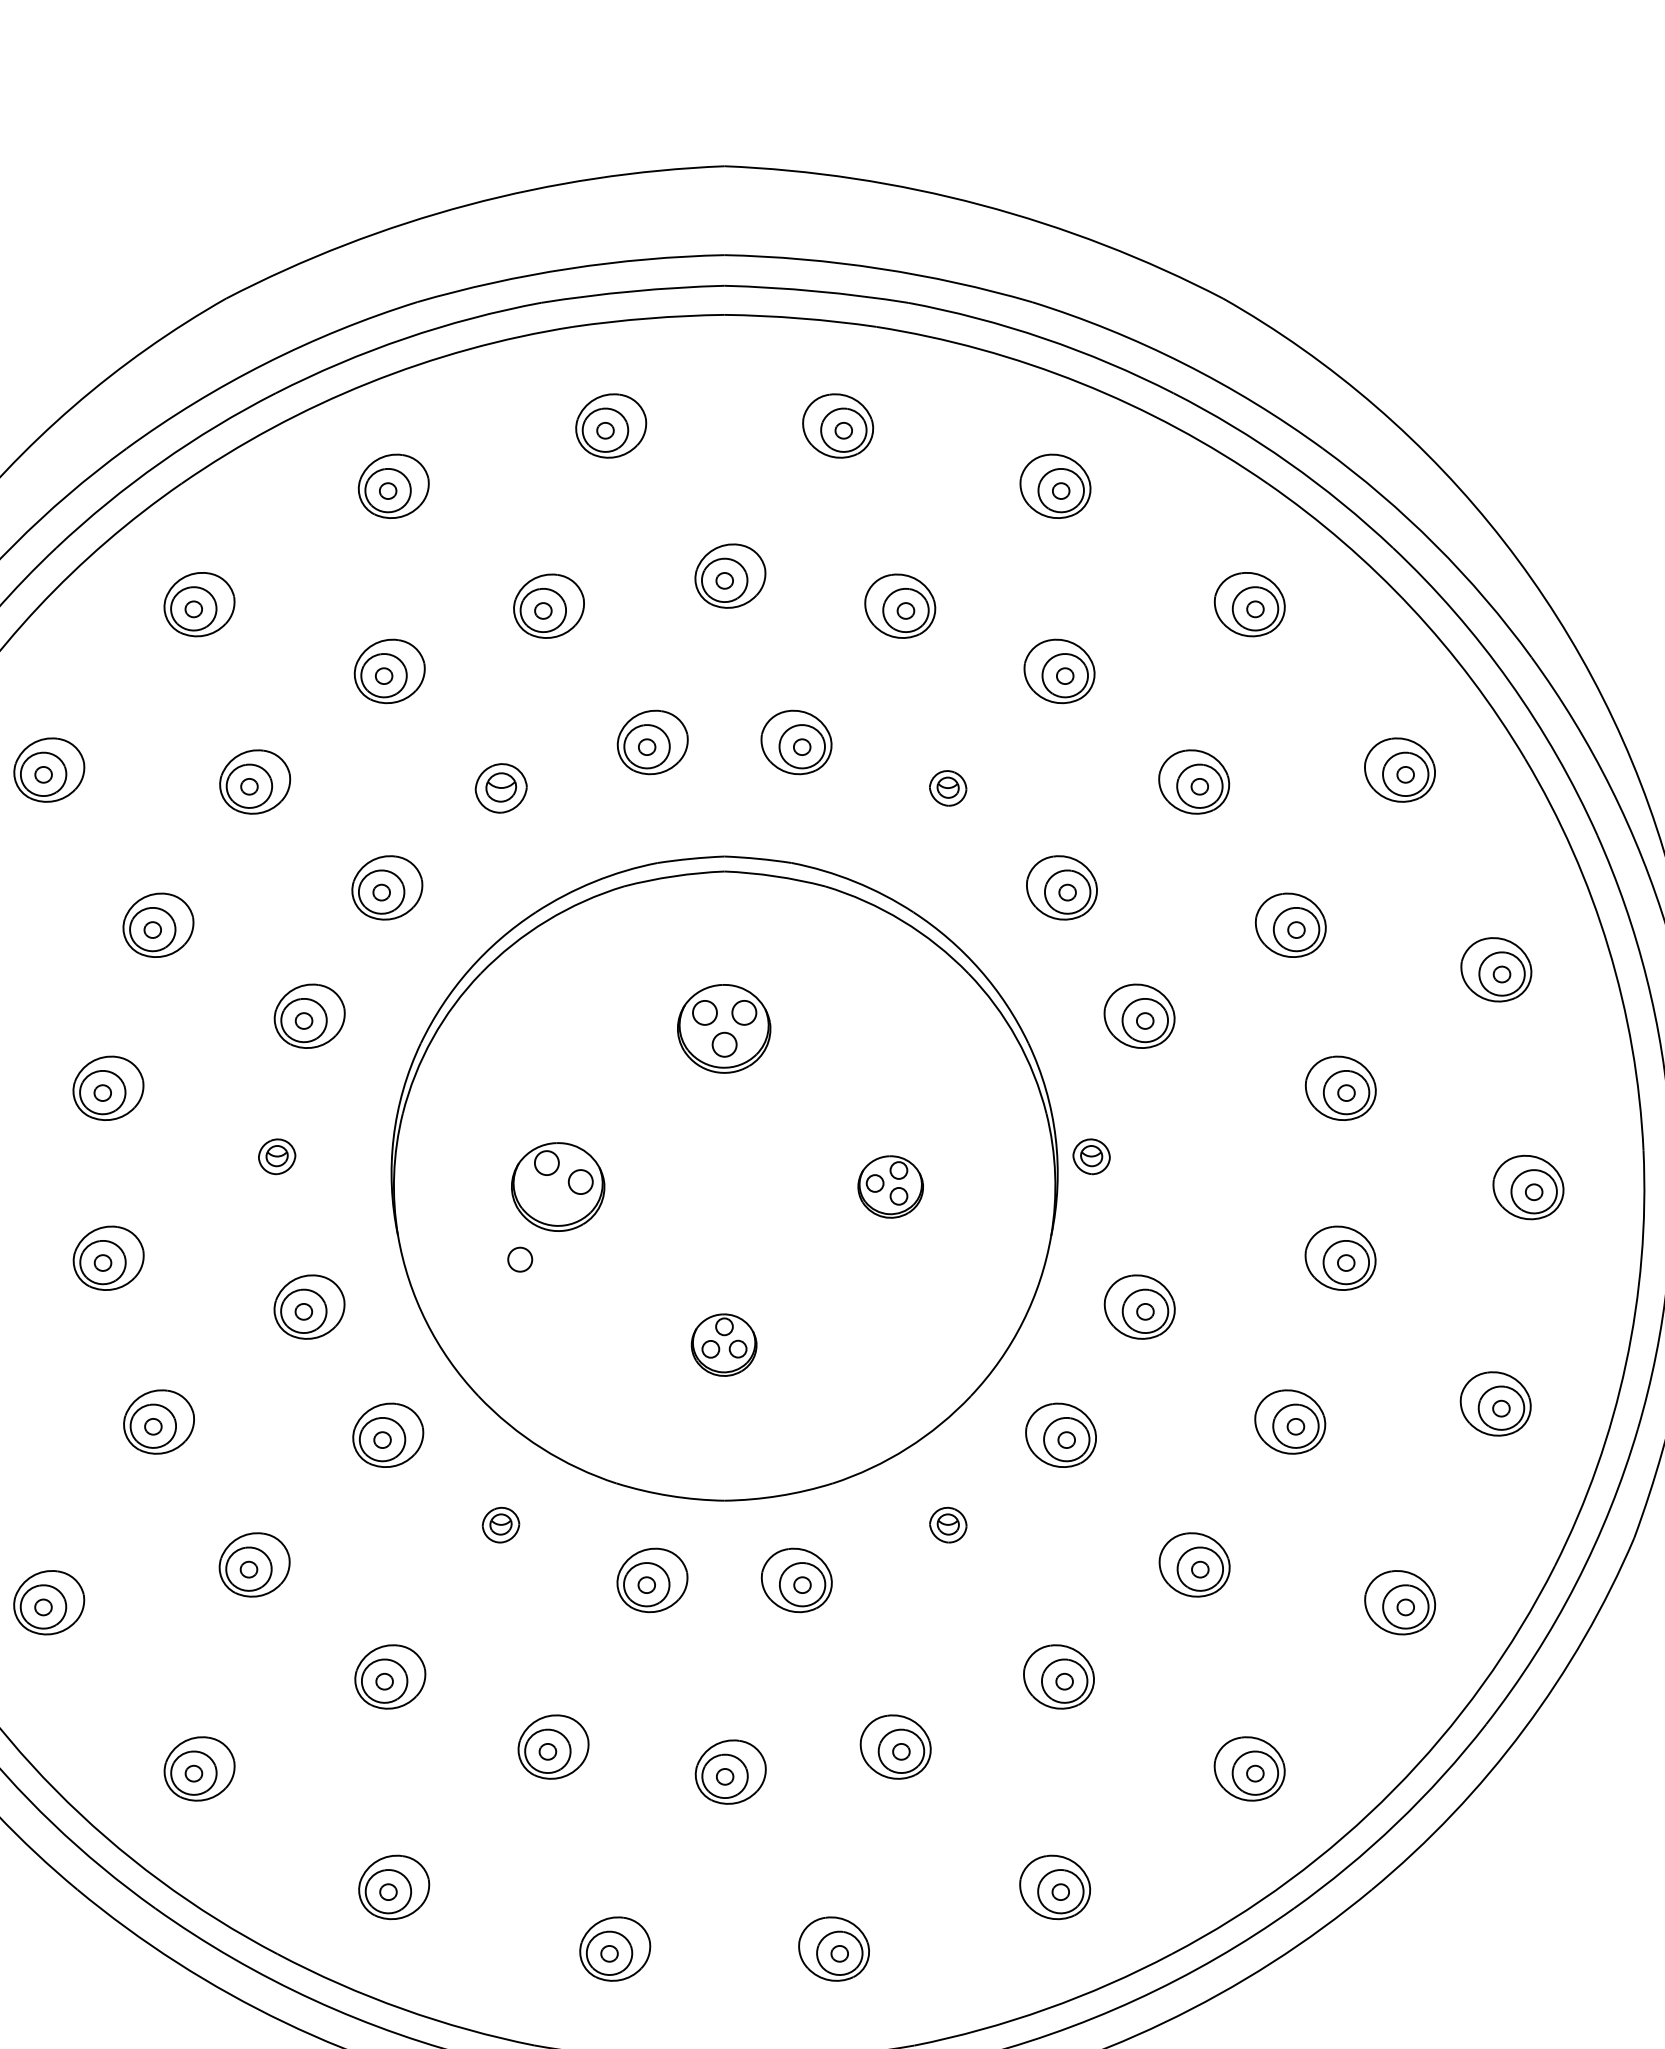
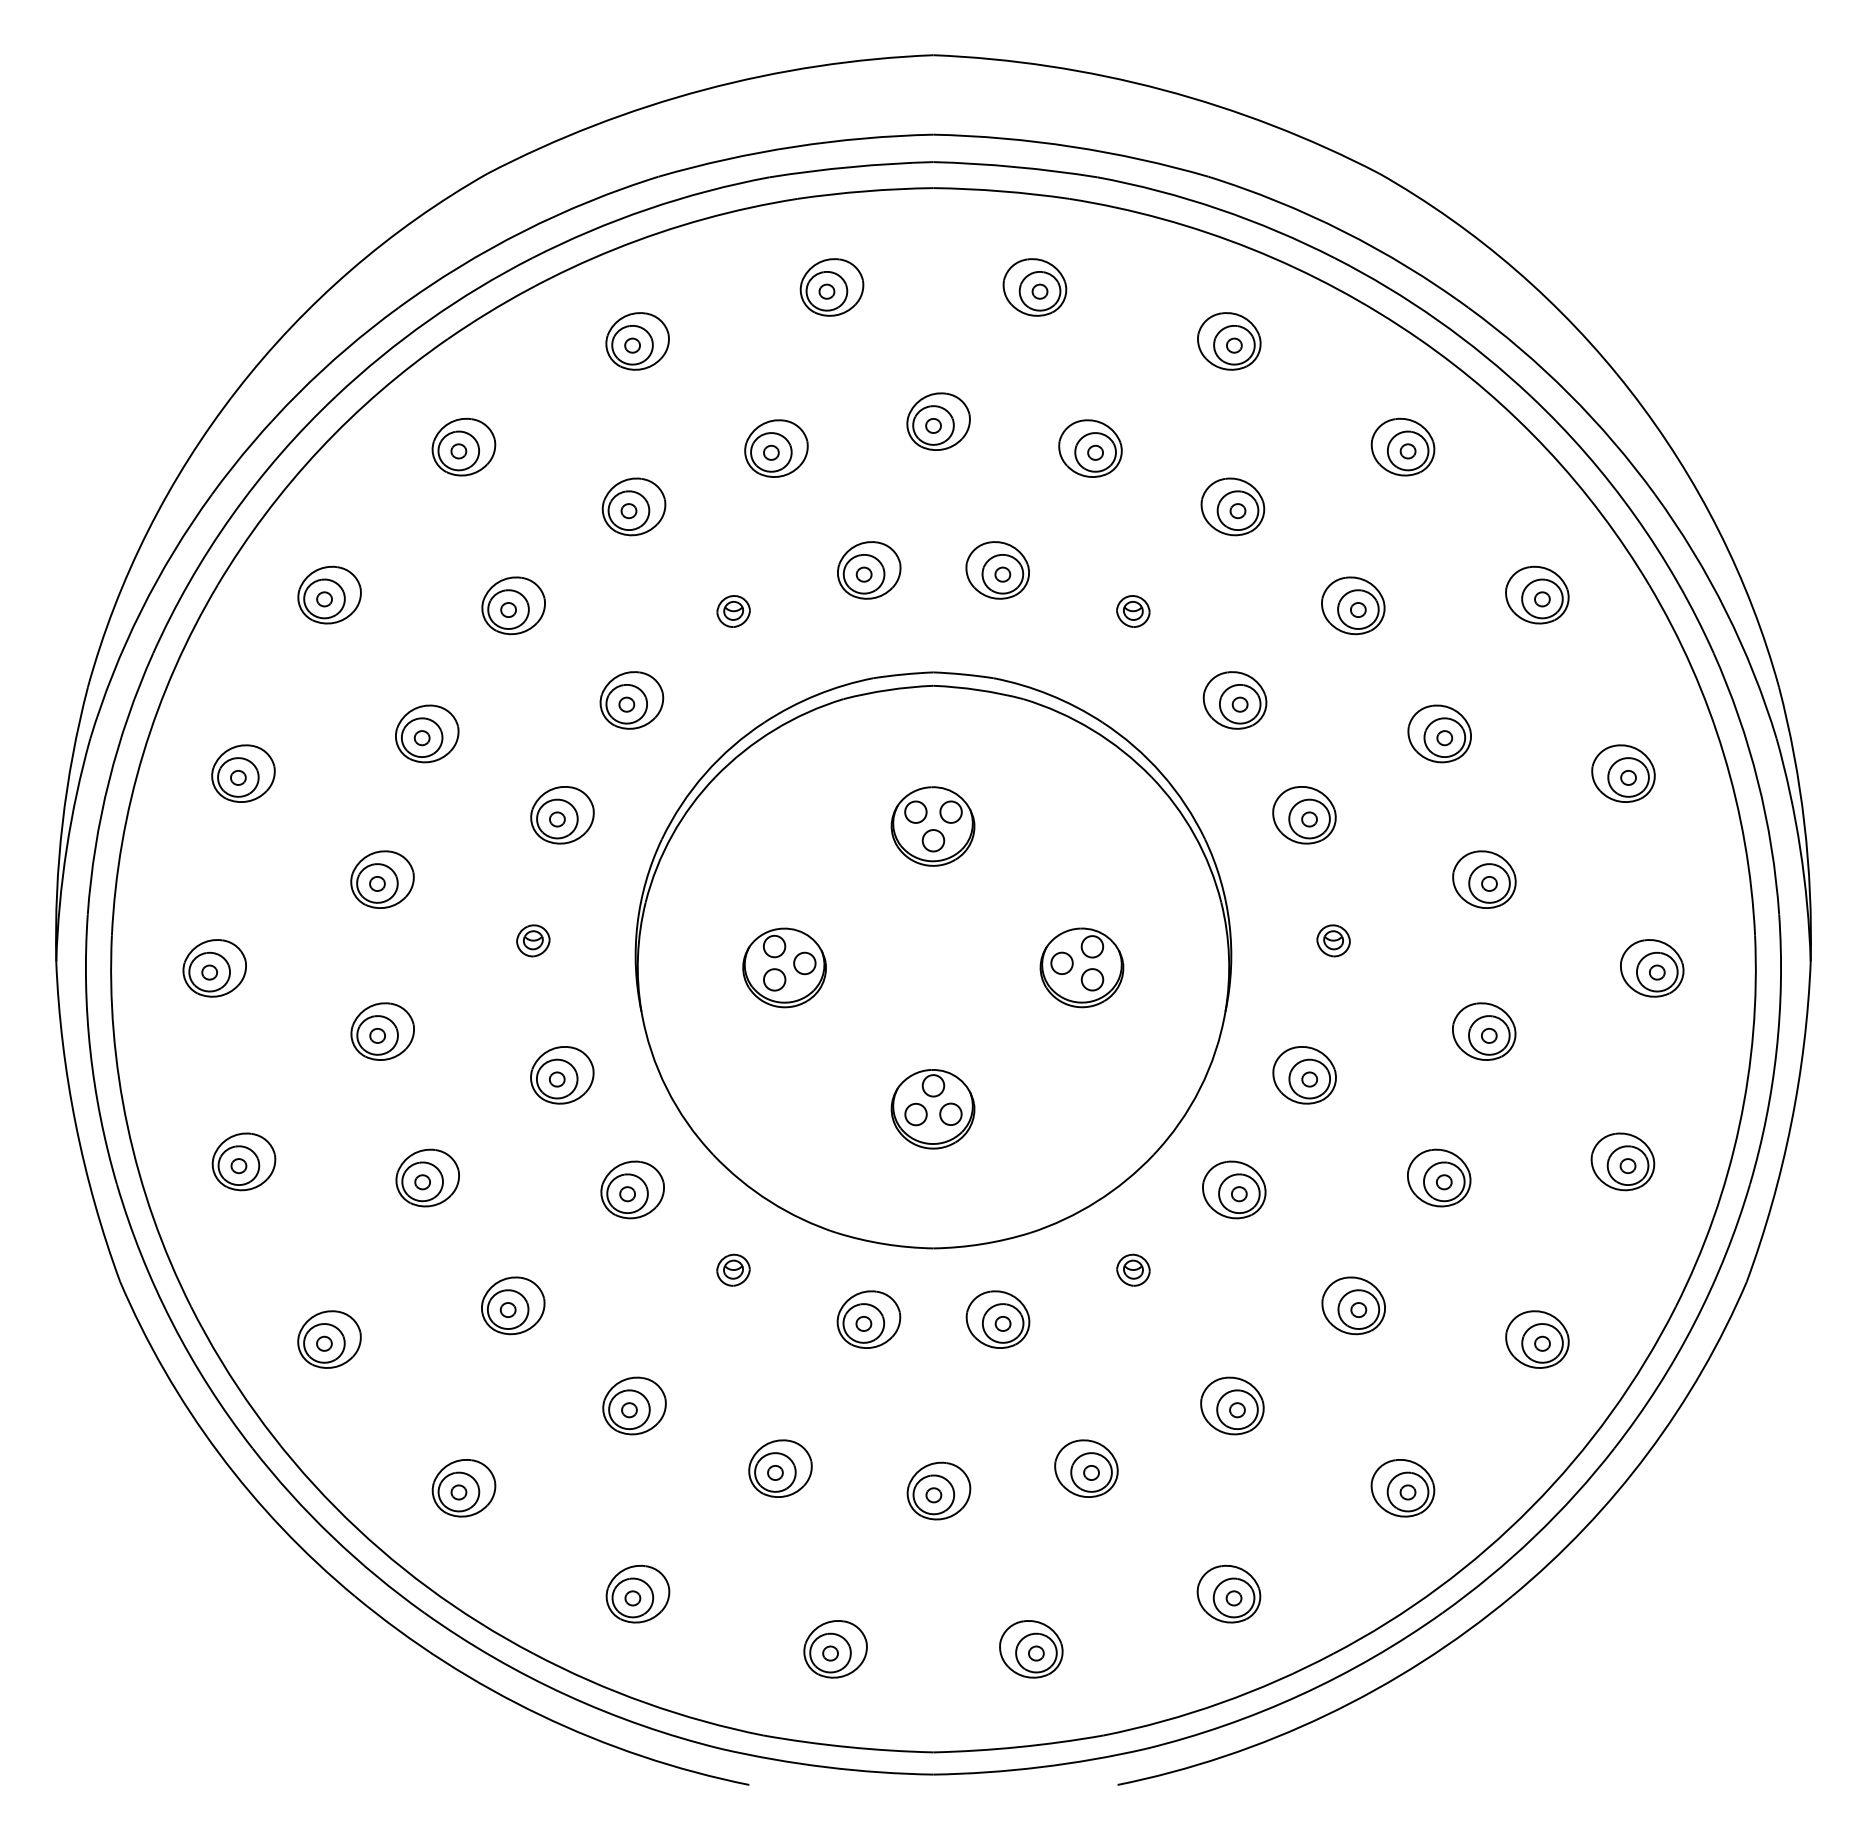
part: (500, 788) -> (733, 611), size x0.71
part: (1091, 1156) -> (1333, 940), moved
part: (890, 1186) -> (1081, 967), size x1.43
circle: (520, 1259) -> (774, 979), moved
part: (723, 1345) -> (932, 1109), size x1.43

